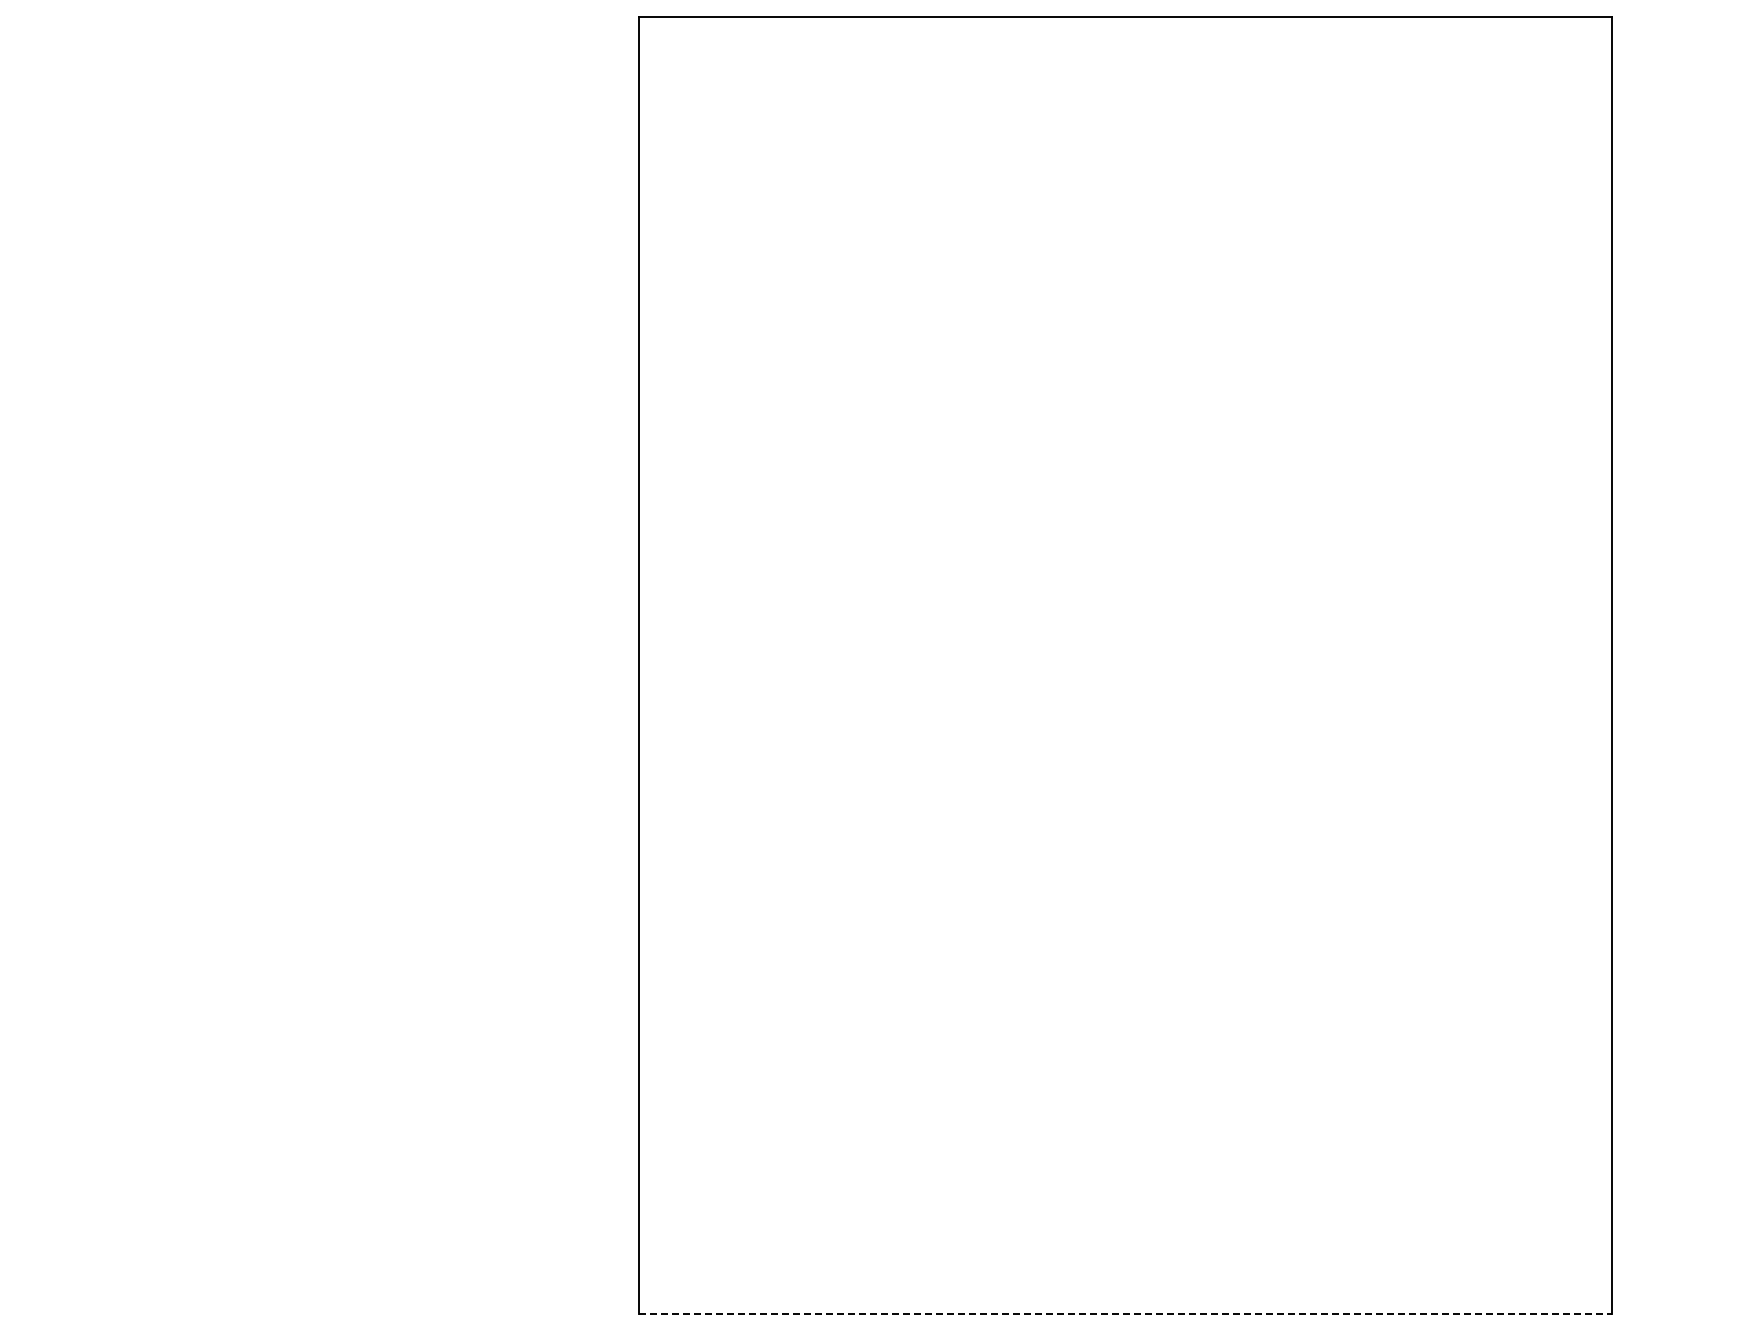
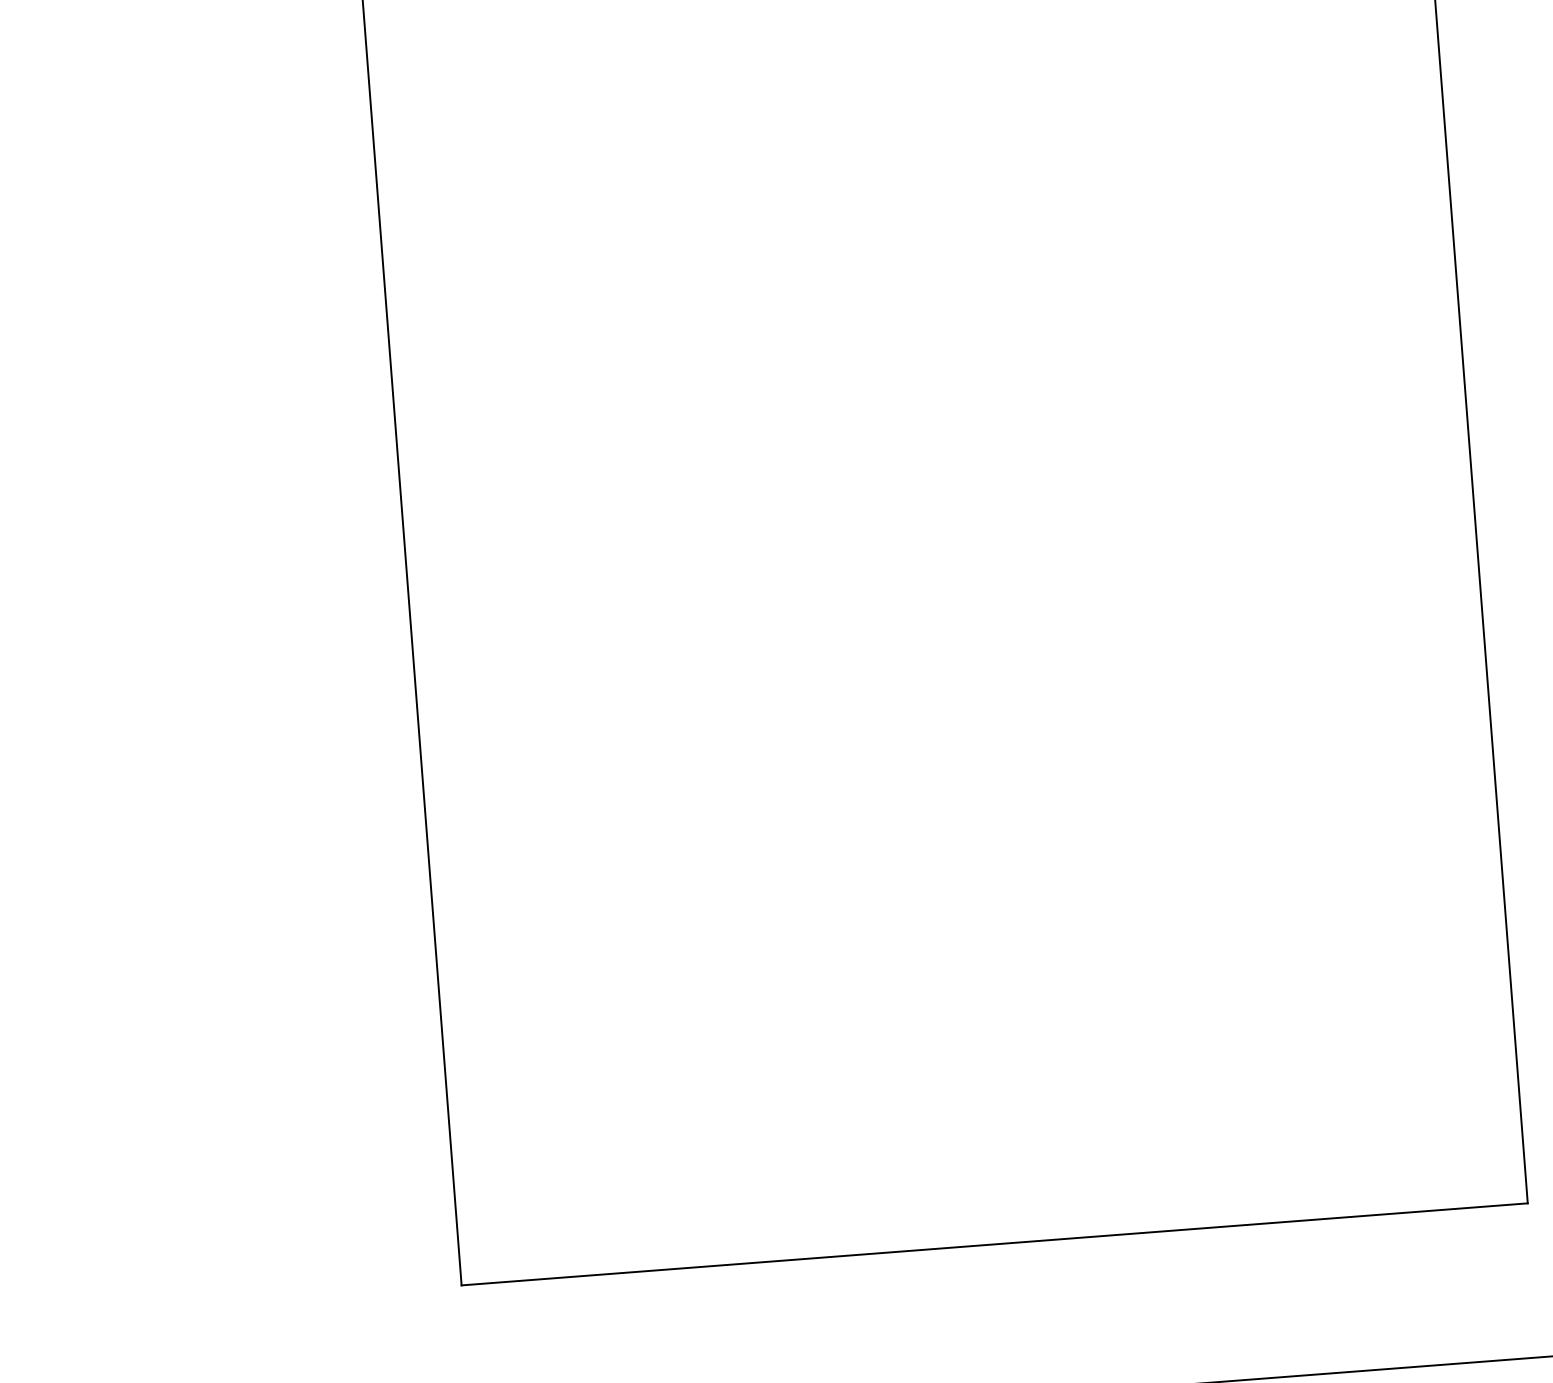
line: (1125, 1314) -> (995, 1244), dashed -> solid

